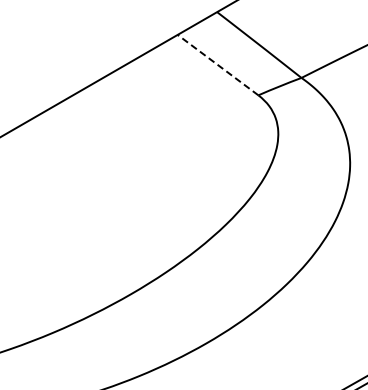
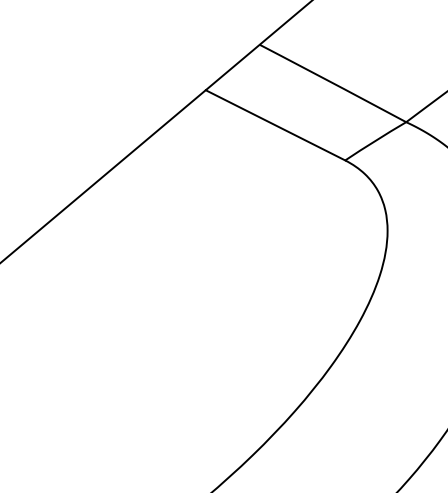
line: (217, 64) -> (274, 124), dashed -> solid

